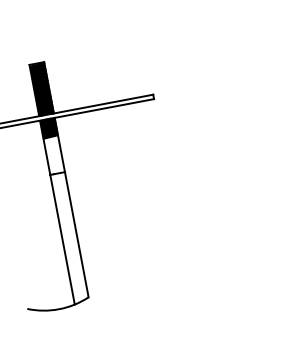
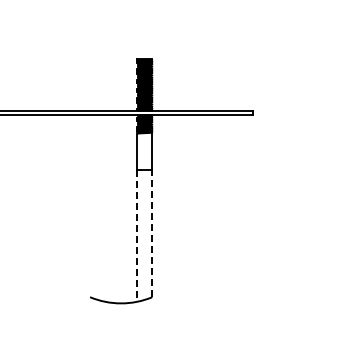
line: (76, 234) -> (152, 233), solid -> dashed
line: (62, 239) -> (137, 235), solid -> dashed

